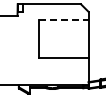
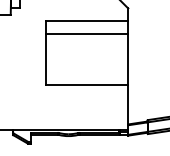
line: (64, 19) -> (88, 21), dashed -> solid
line: (63, 27) -> (86, 34), added

